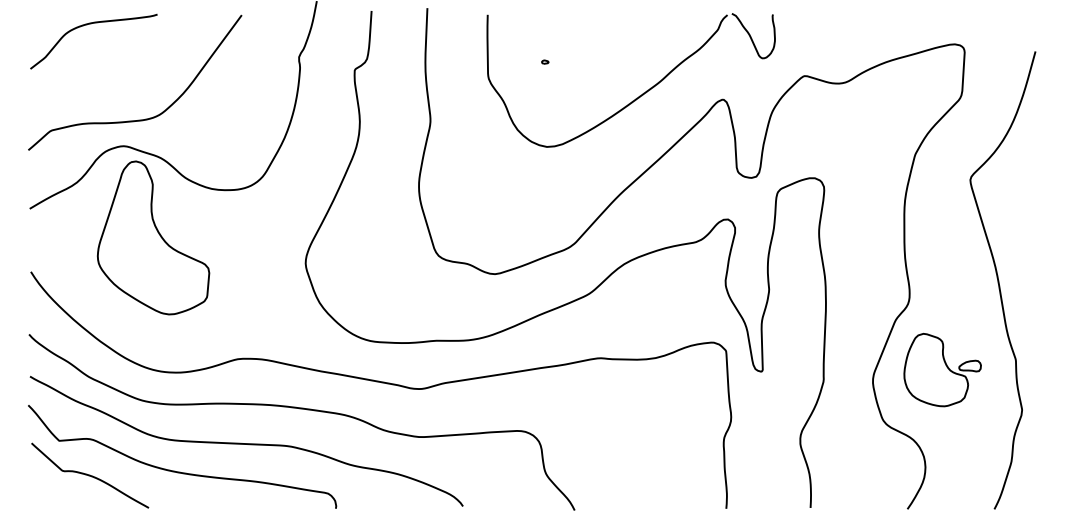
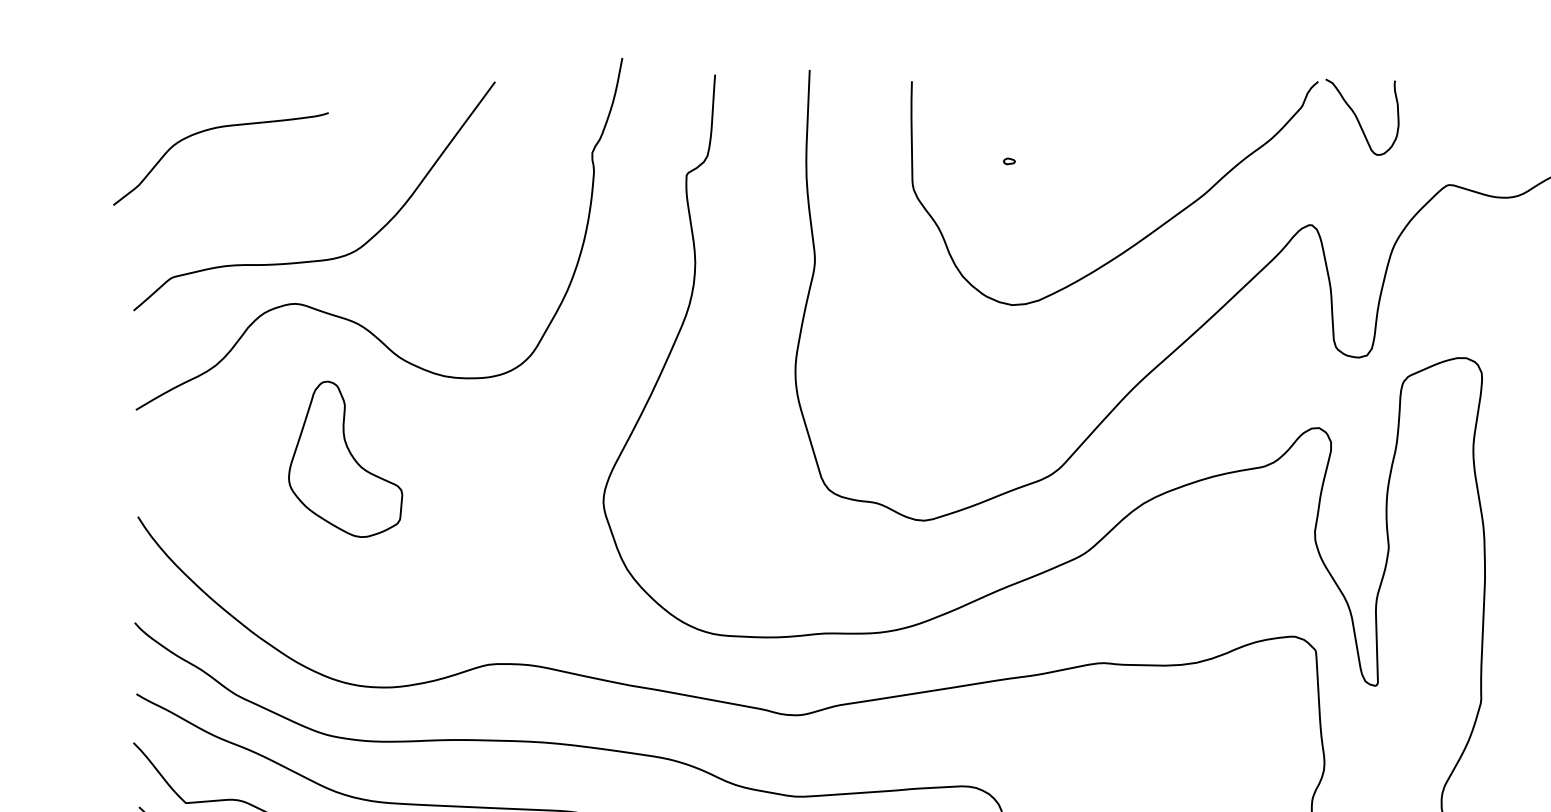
curve: (87, 25) -> (210, 131), moved
part: (153, 237) -> (345, 458), size x0.6

